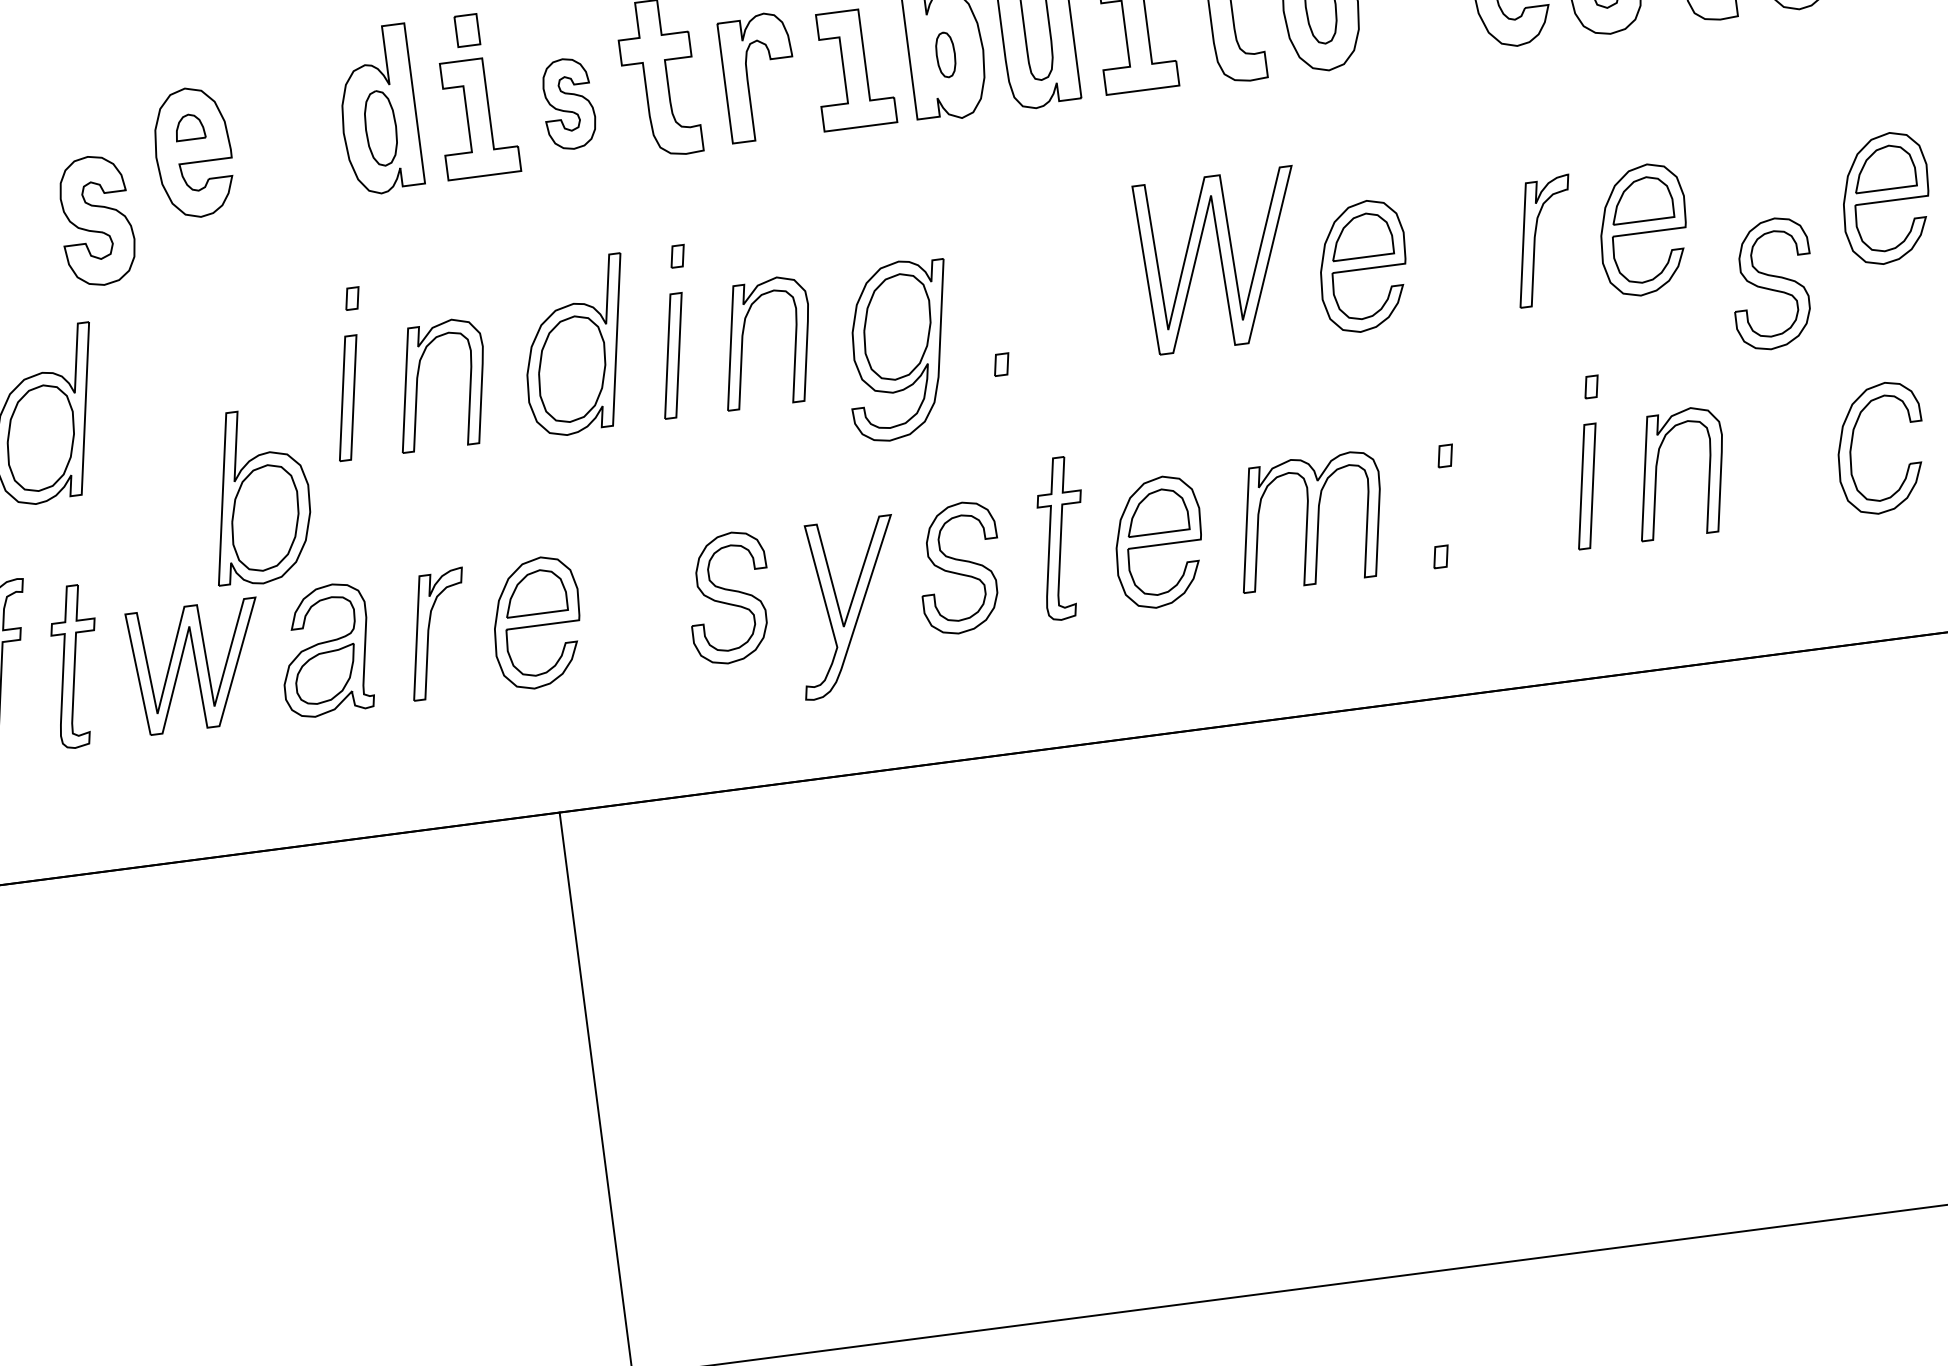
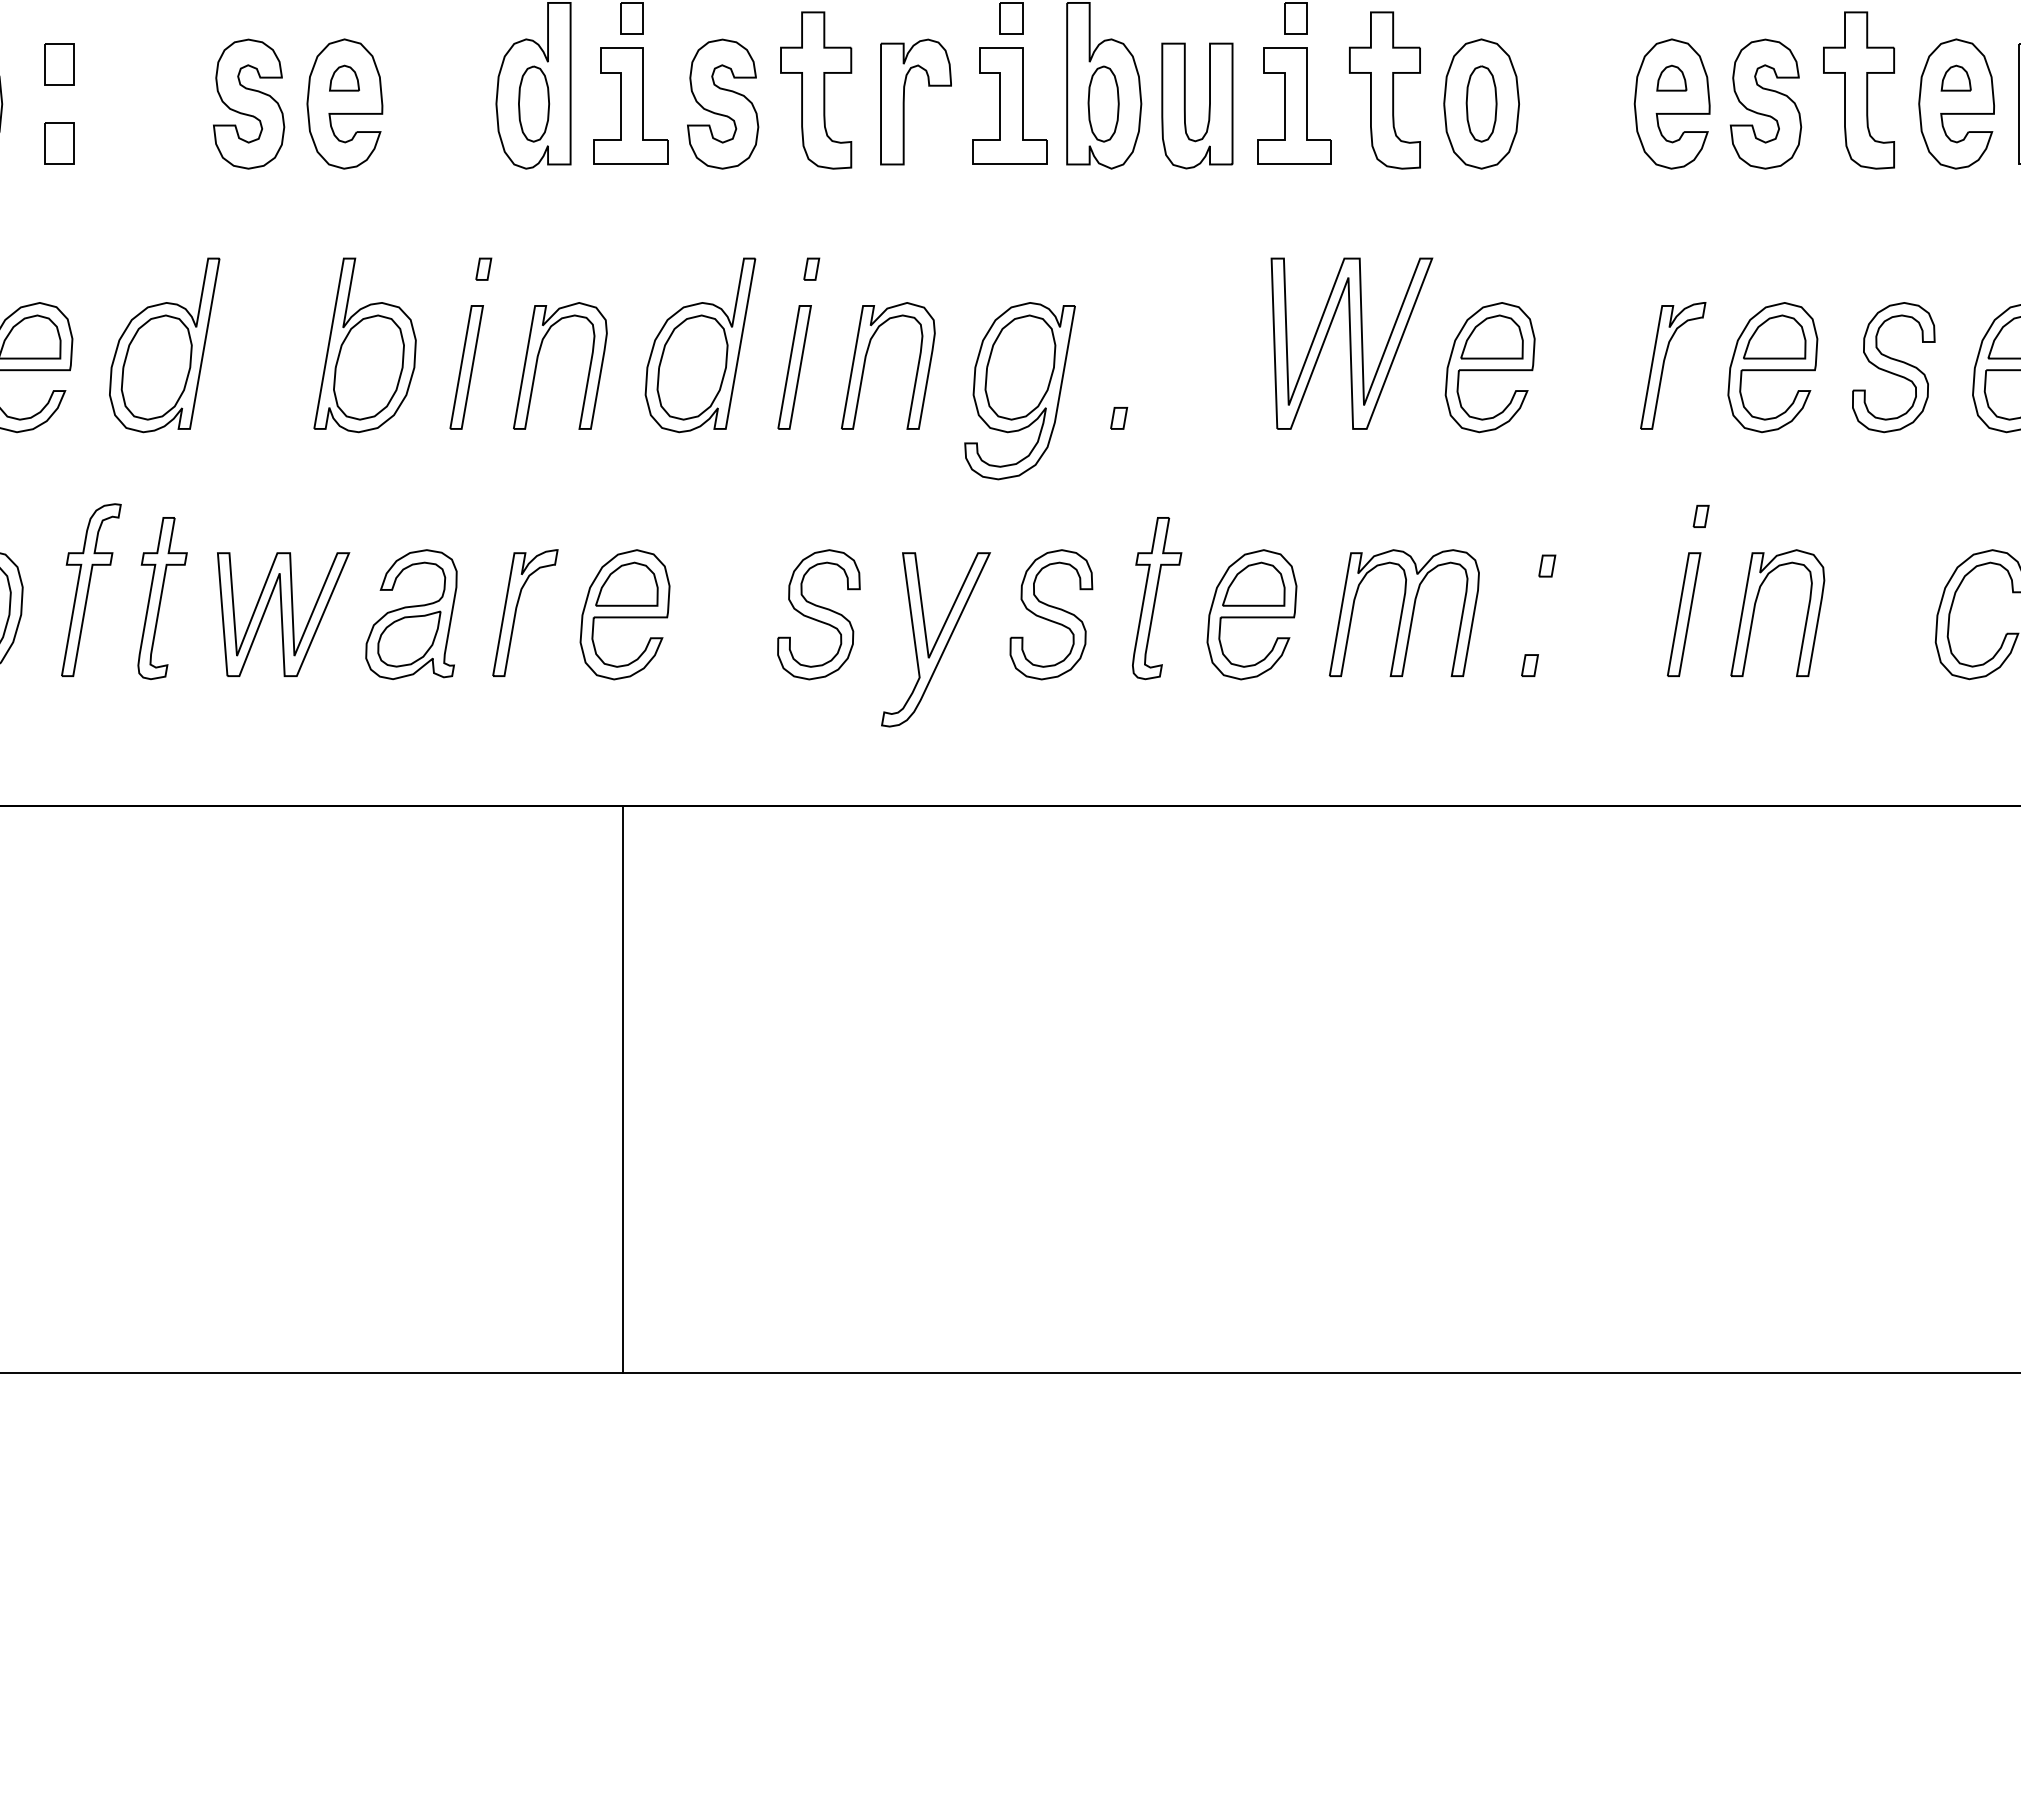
part: (945, 54) -> (1103, 103), size x1.67
part: (568, 103) -> (723, 103), size x1.43
part: (96, 220) -> (249, 103), moved
part: (1772, 283) -> (1893, 367), moved
part: (257, 496) -> (364, 345), moved

